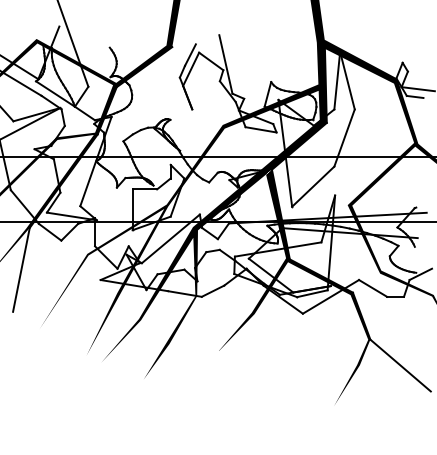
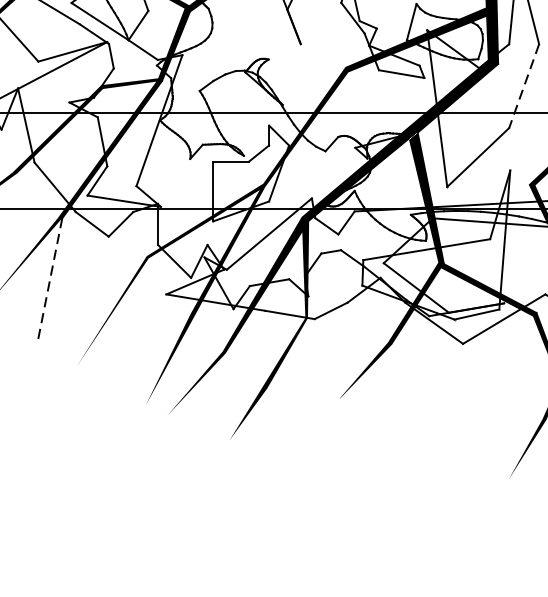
line: (344, 138) -> (524, 86), solid -> dashed
line: (21, 269) -> (50, 279), solid -> dashed

